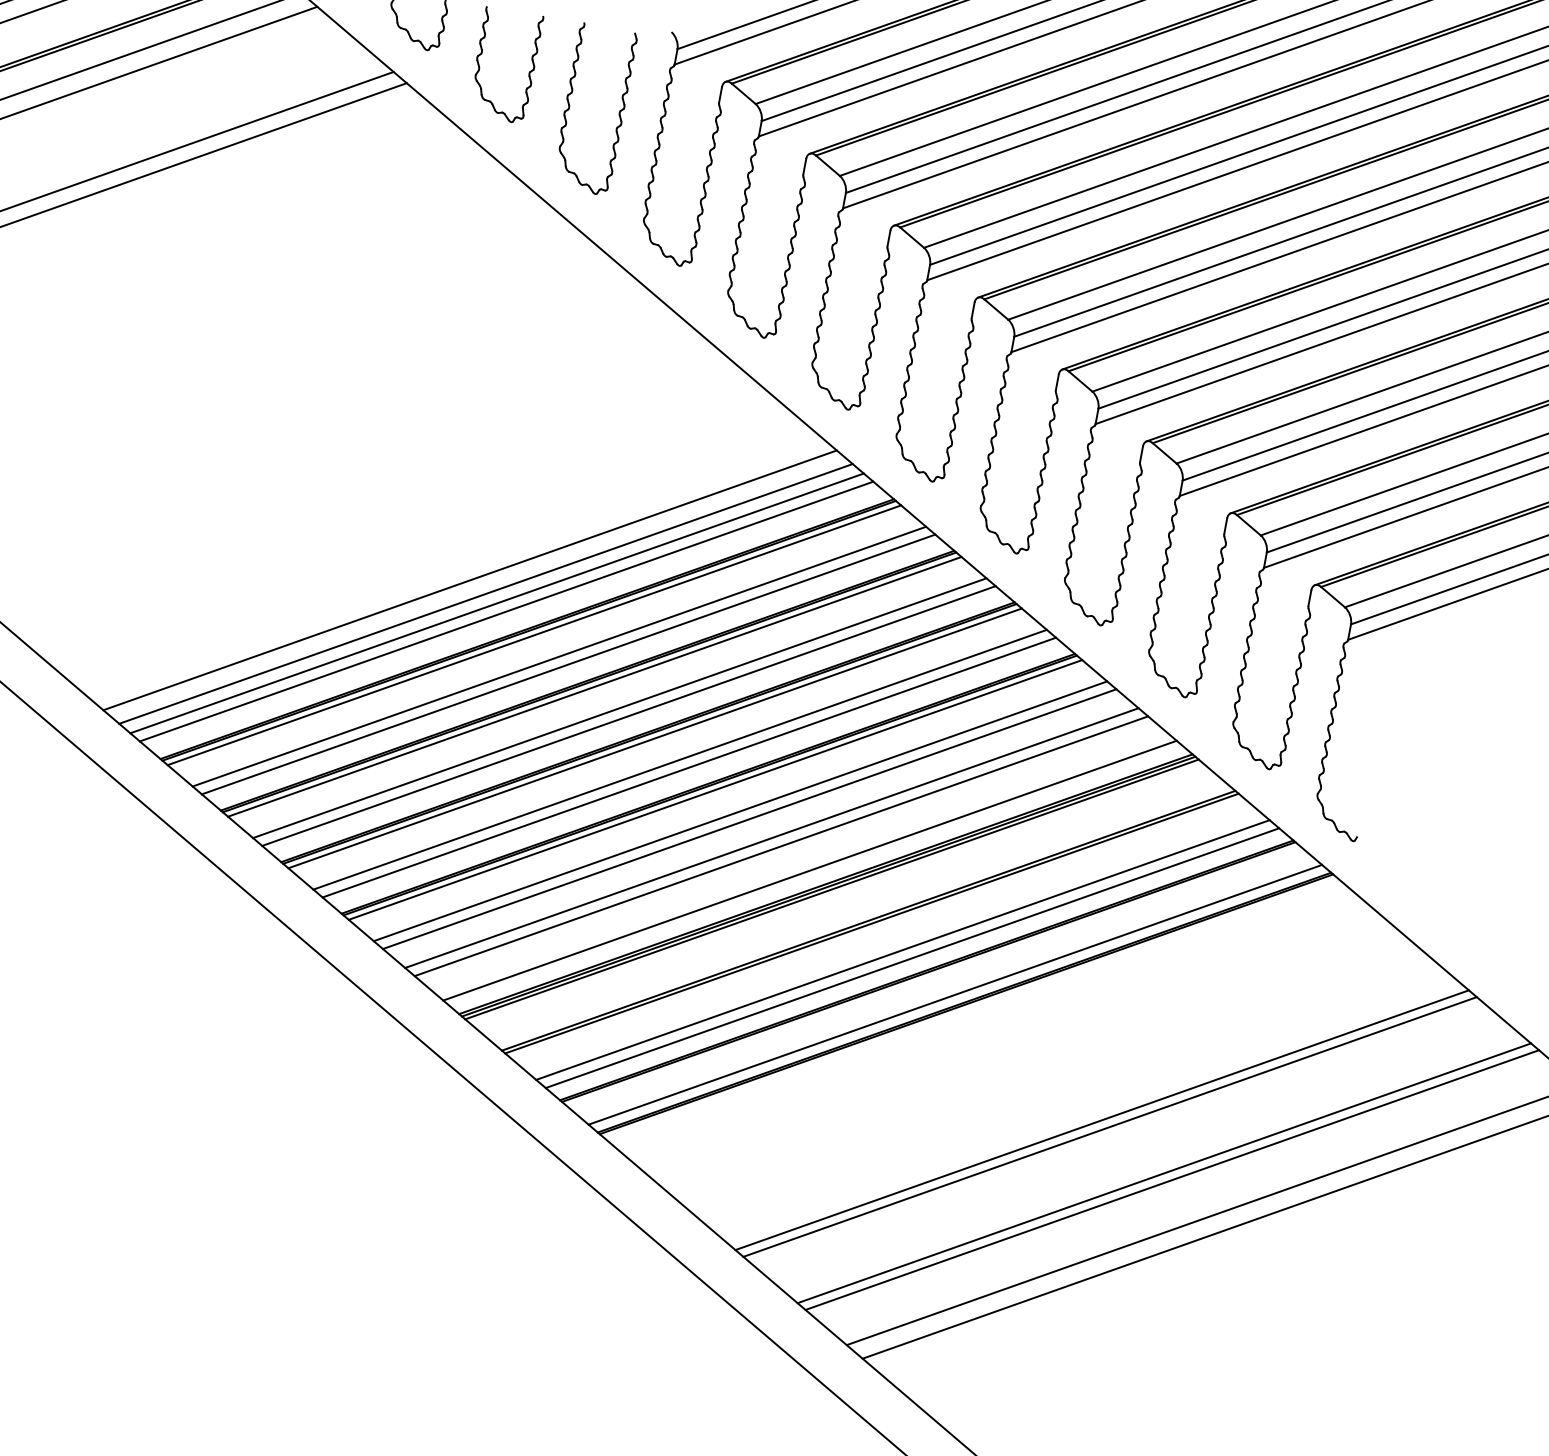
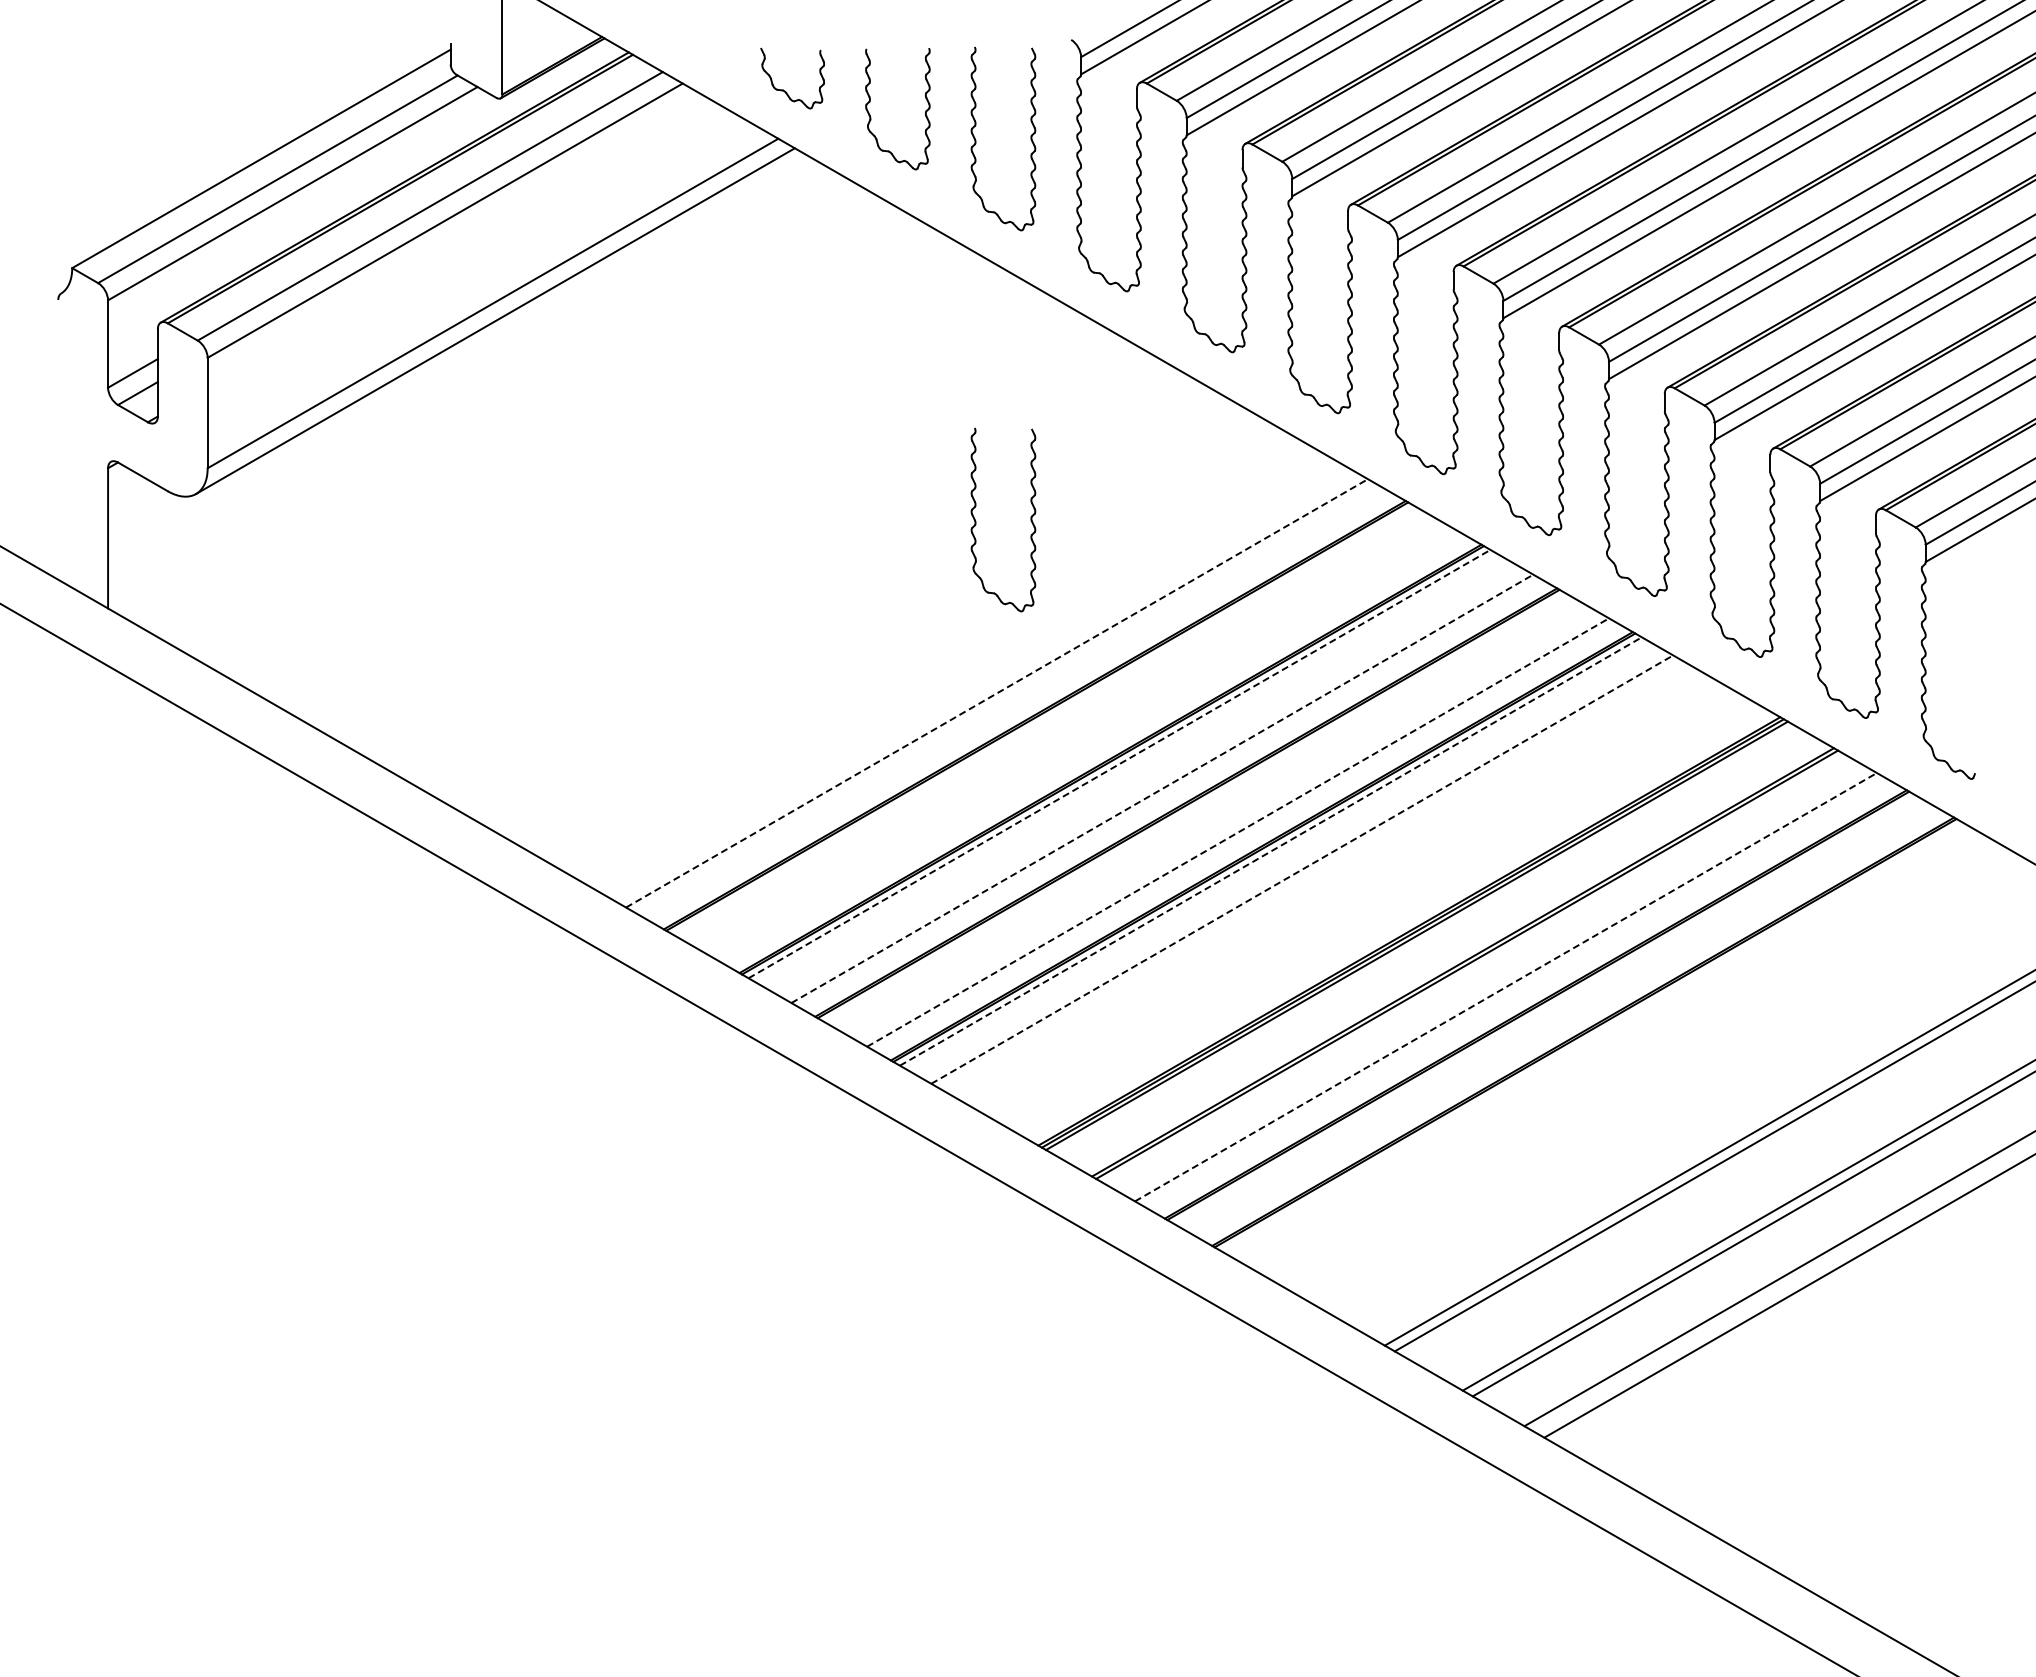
part: (555, 453) -> (1030, 519), added
line: (470, 580) -> (963, 673), removed
line: (486, 594) -> (983, 685), removed
line: (497, 603) -> (997, 693), solid -> dashed
line: (506, 611) -> (1008, 700), removed
line: (534, 635) -> (1043, 720), removed
line: (559, 656) -> (1075, 738), removed
line: (568, 663) -> (1086, 744), removed
line: (594, 686) -> (1119, 763), solid -> dashed
line: (619, 708) -> (1150, 782), removed
line: (629, 715) -> (1162, 788), solid -> dashed
line: (655, 738) -> (1195, 807), removed
line: (680, 759) -> (1226, 825), removed
line: (689, 767) -> (1238, 832), solid -> dashed
line: (716, 790) -> (1271, 851), solid -> dashed
line: (740, 811) -> (1302, 869), solid -> dashed
line: (749, 819) -> (1313, 876), removed
line: (771, 838) -> (1341, 892), removed
line: (781, 846) -> (1353, 899), removed
line: (810, 870) -> (1389, 919), removed
line: (903, 949) -> (1506, 986), solid -> dashed
line: (912, 957) -> (1517, 993), removed
line: (955, 994) -> (1571, 1024), removed

